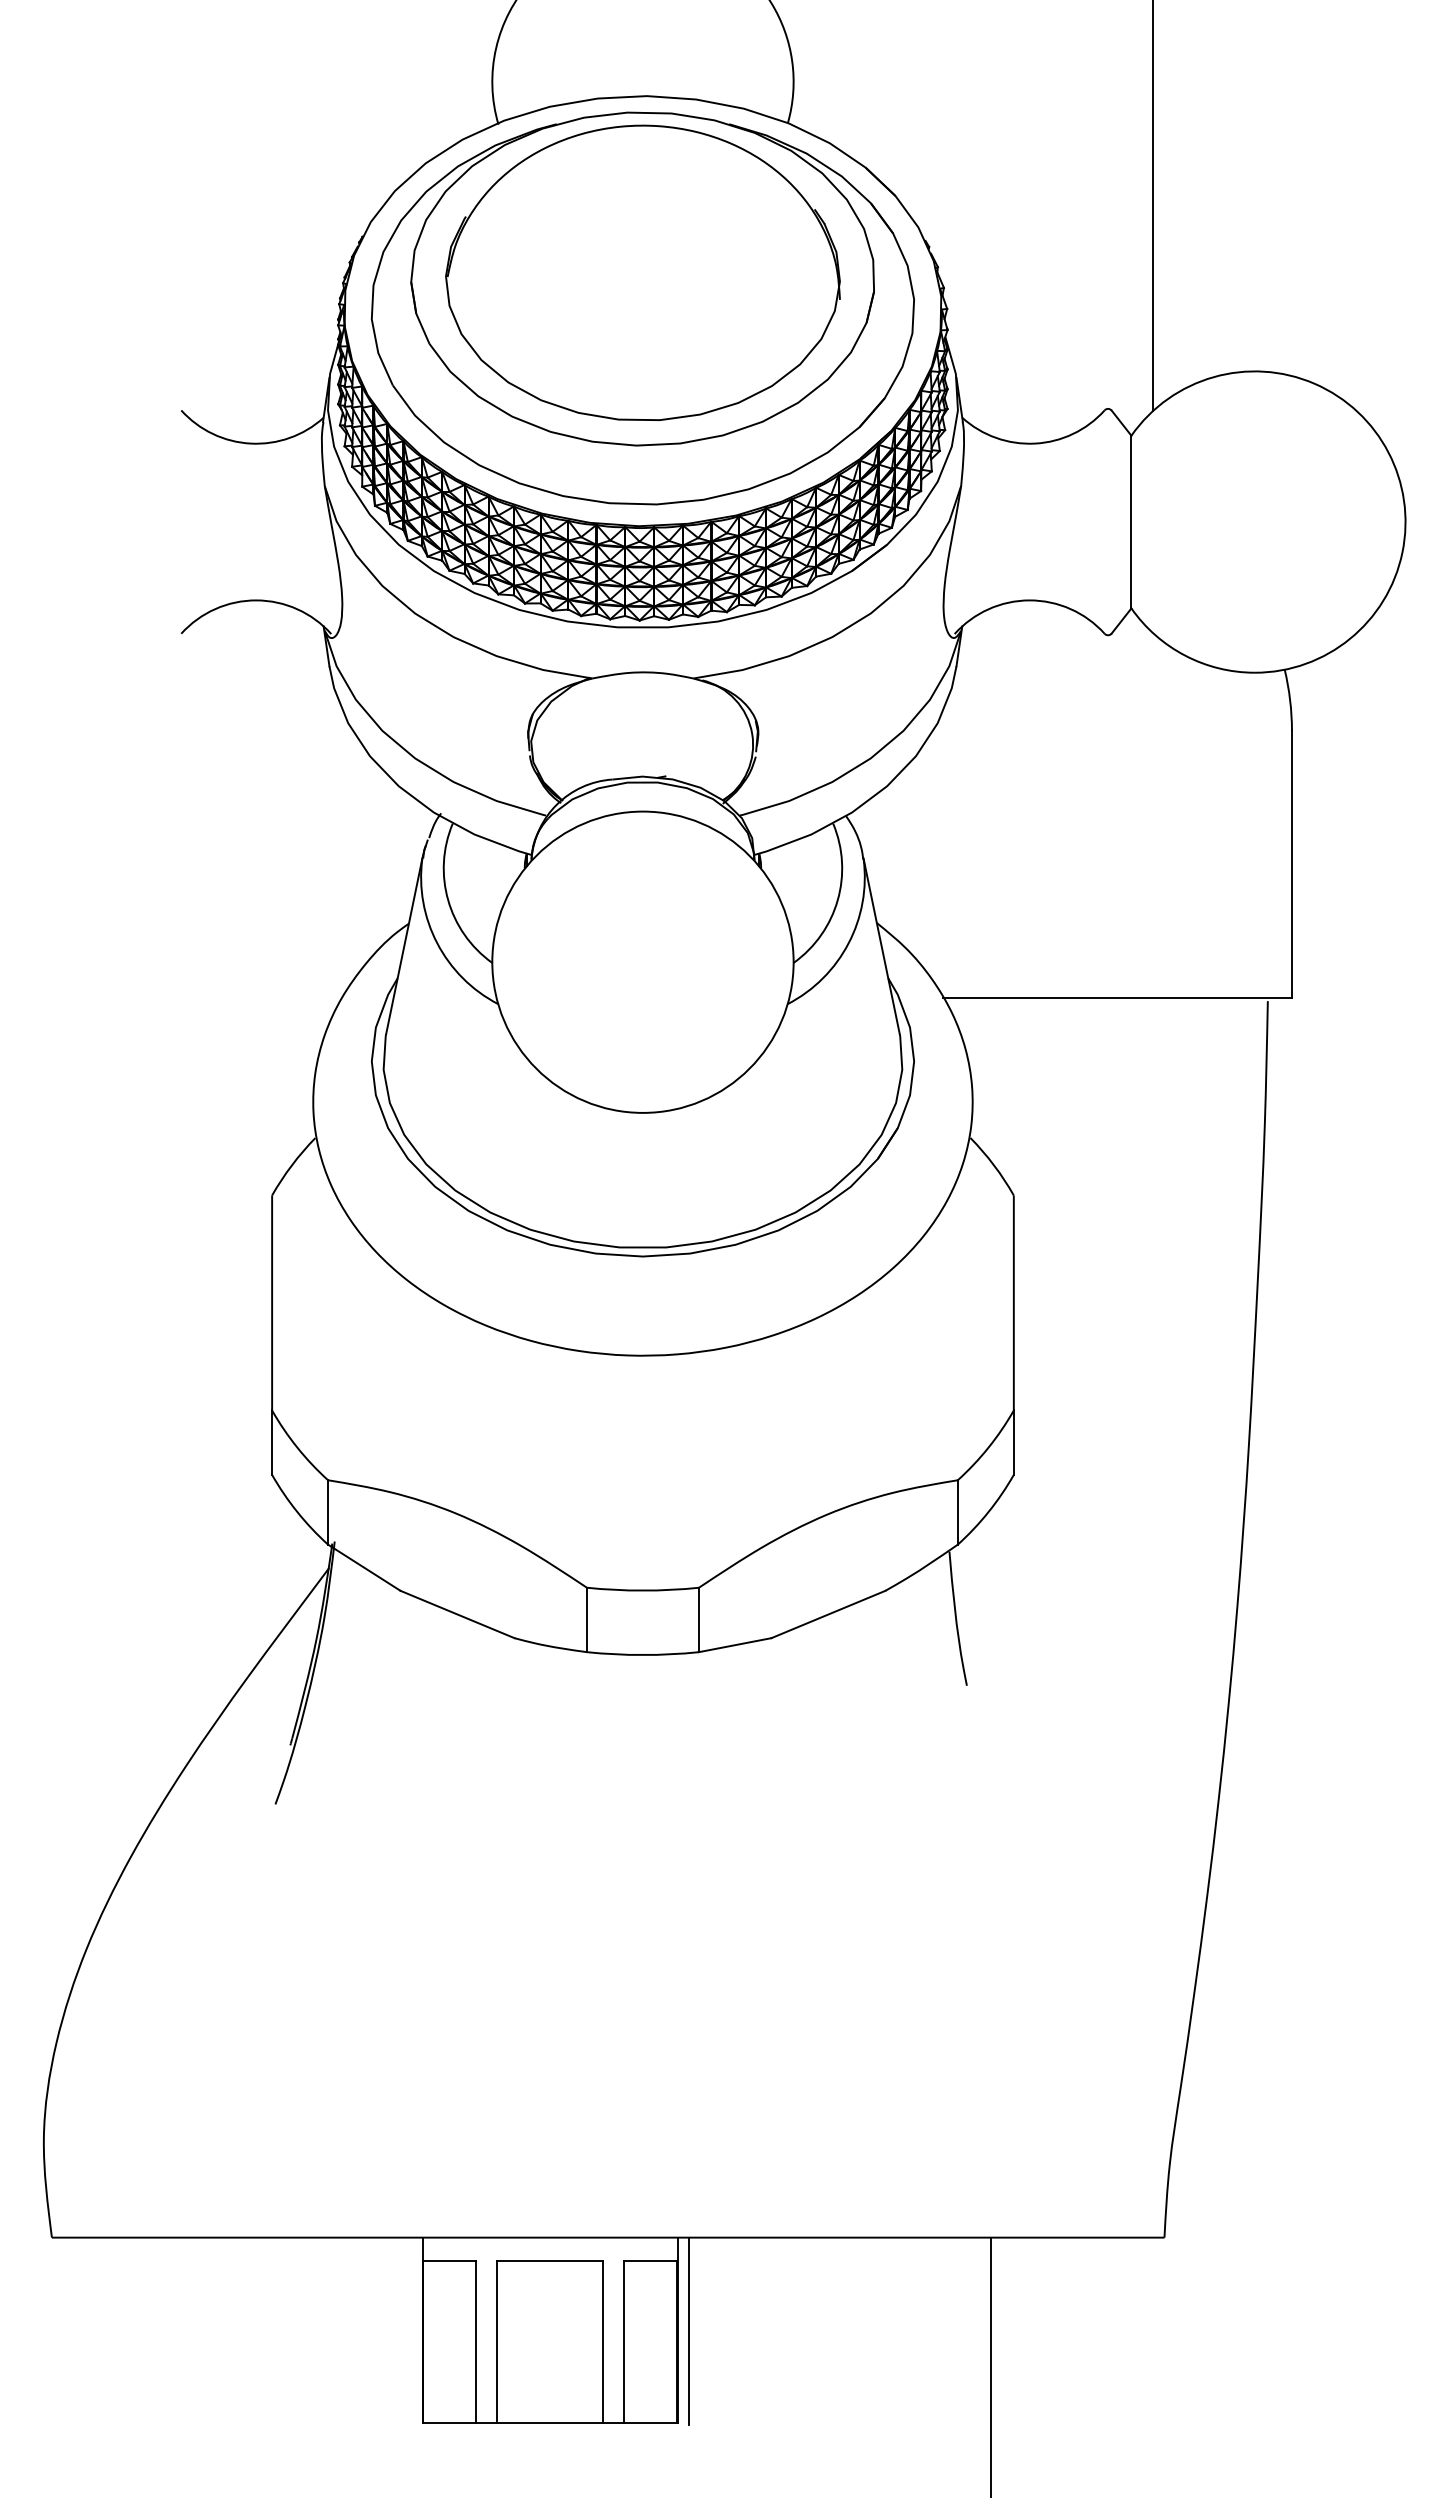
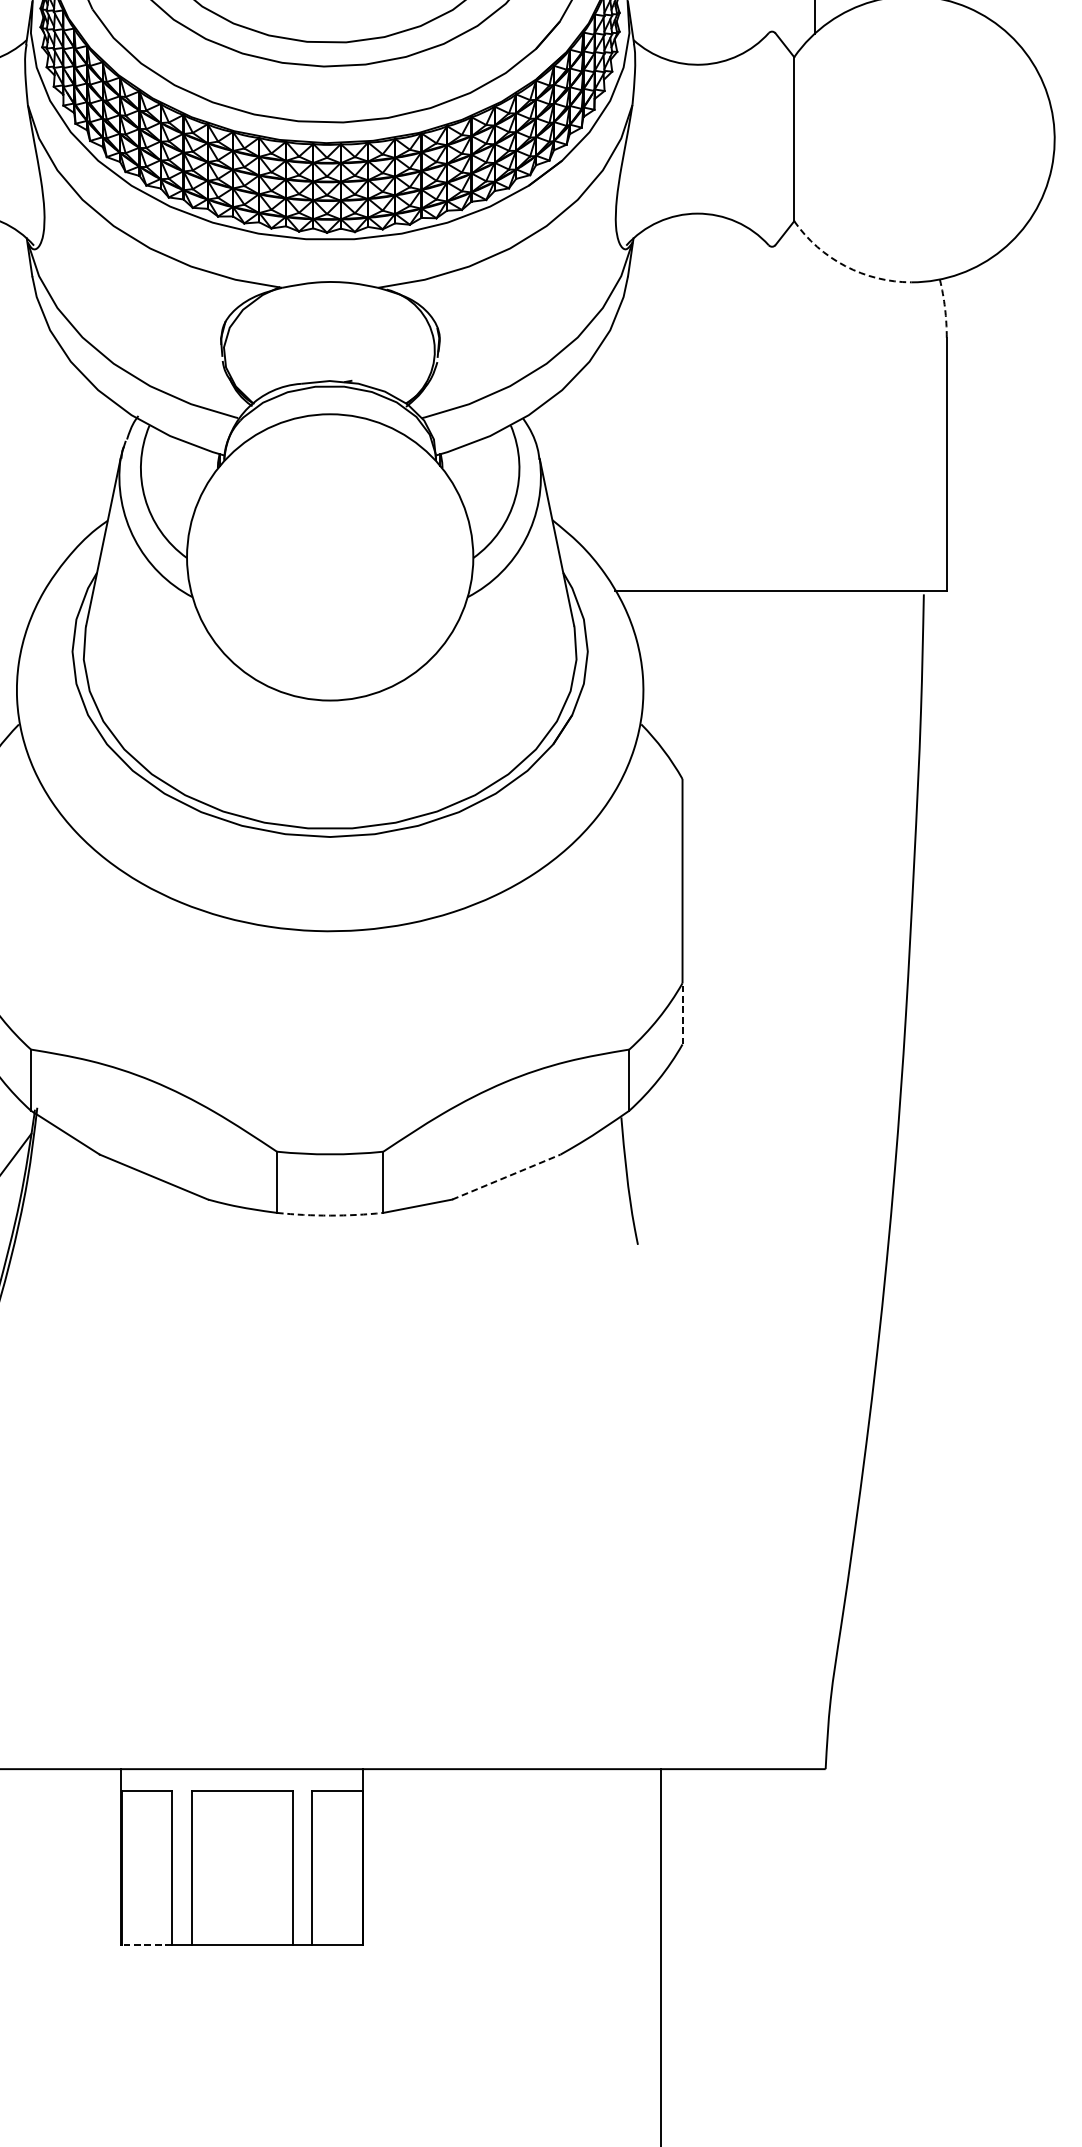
arc: (1185, 655) -> (845, 265), solid -> dashed
arc: (1290, 700) -> (945, 308), solid -> dashed
line: (1013, 1442) -> (682, 1013), solid -> dashed
line: (828, 1614) -> (506, 1177), solid -> dashed
arc: (642, 1655) -> (329, 1216), solid -> dashed
line: (689, 2330) -> (374, 1857), removed
line: (449, 2423) -> (146, 1945), solid -> dashed

